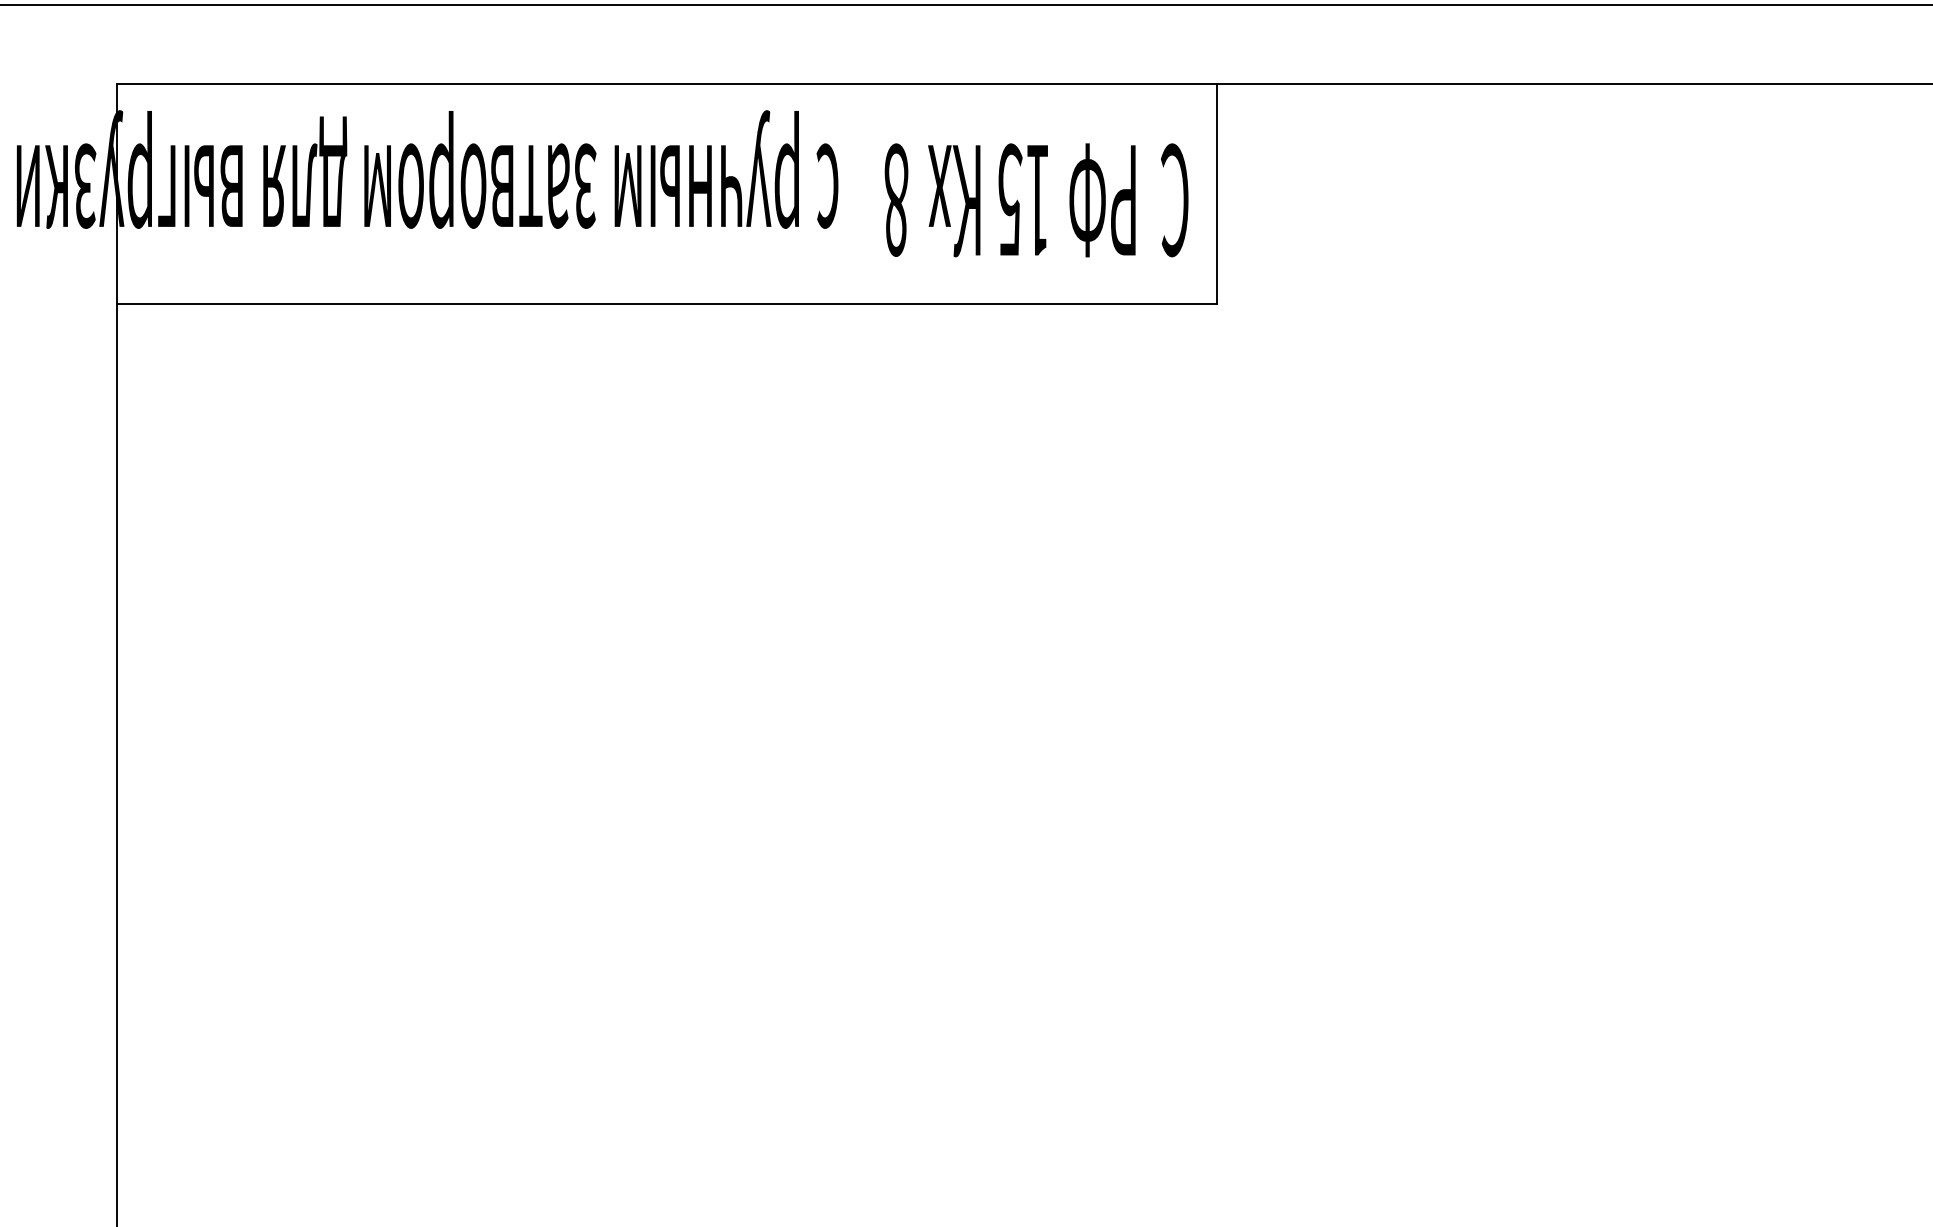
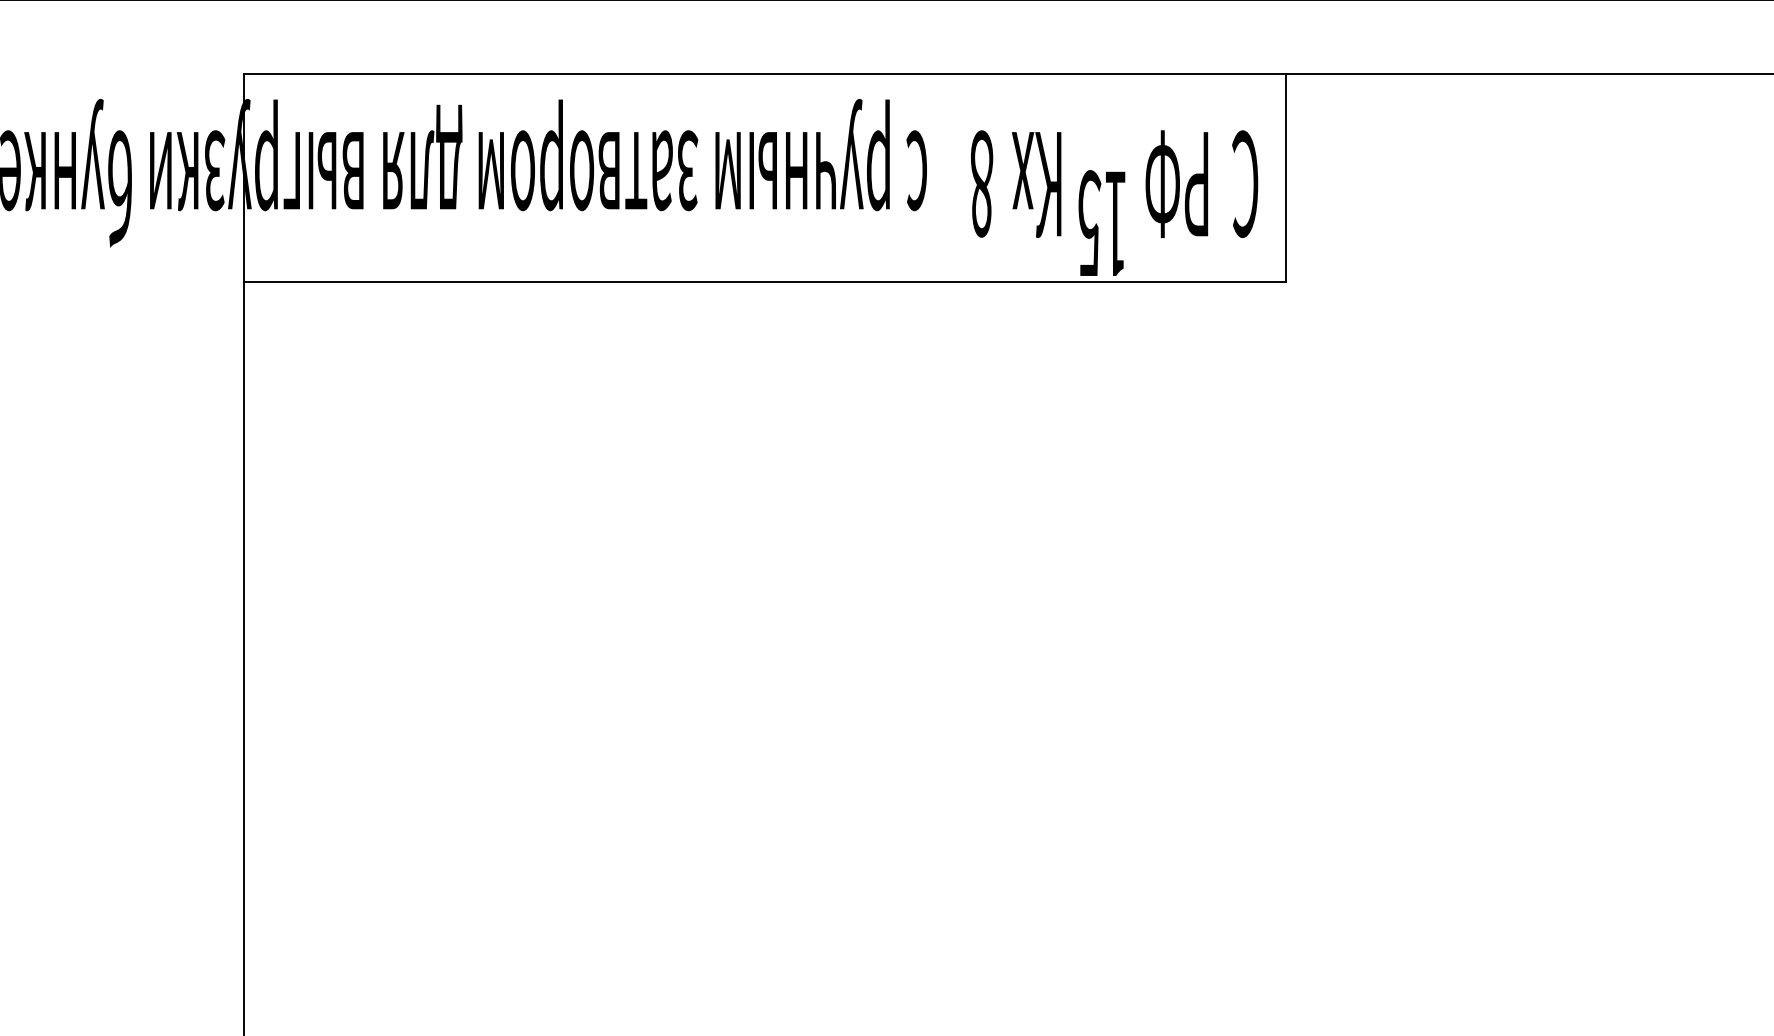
text: (1022, 199) -> (1101, 223), moved

